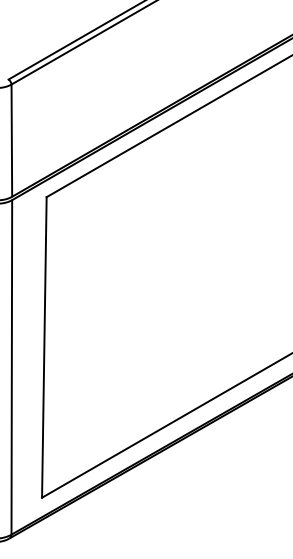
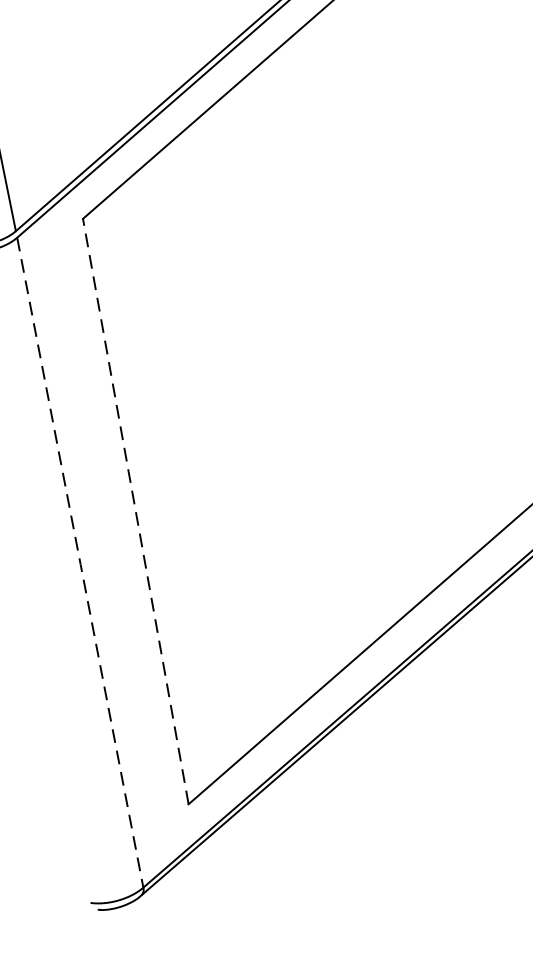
line: (44, 346) -> (135, 509), solid -> dashed
line: (11, 368) -> (80, 564), solid -> dashed

